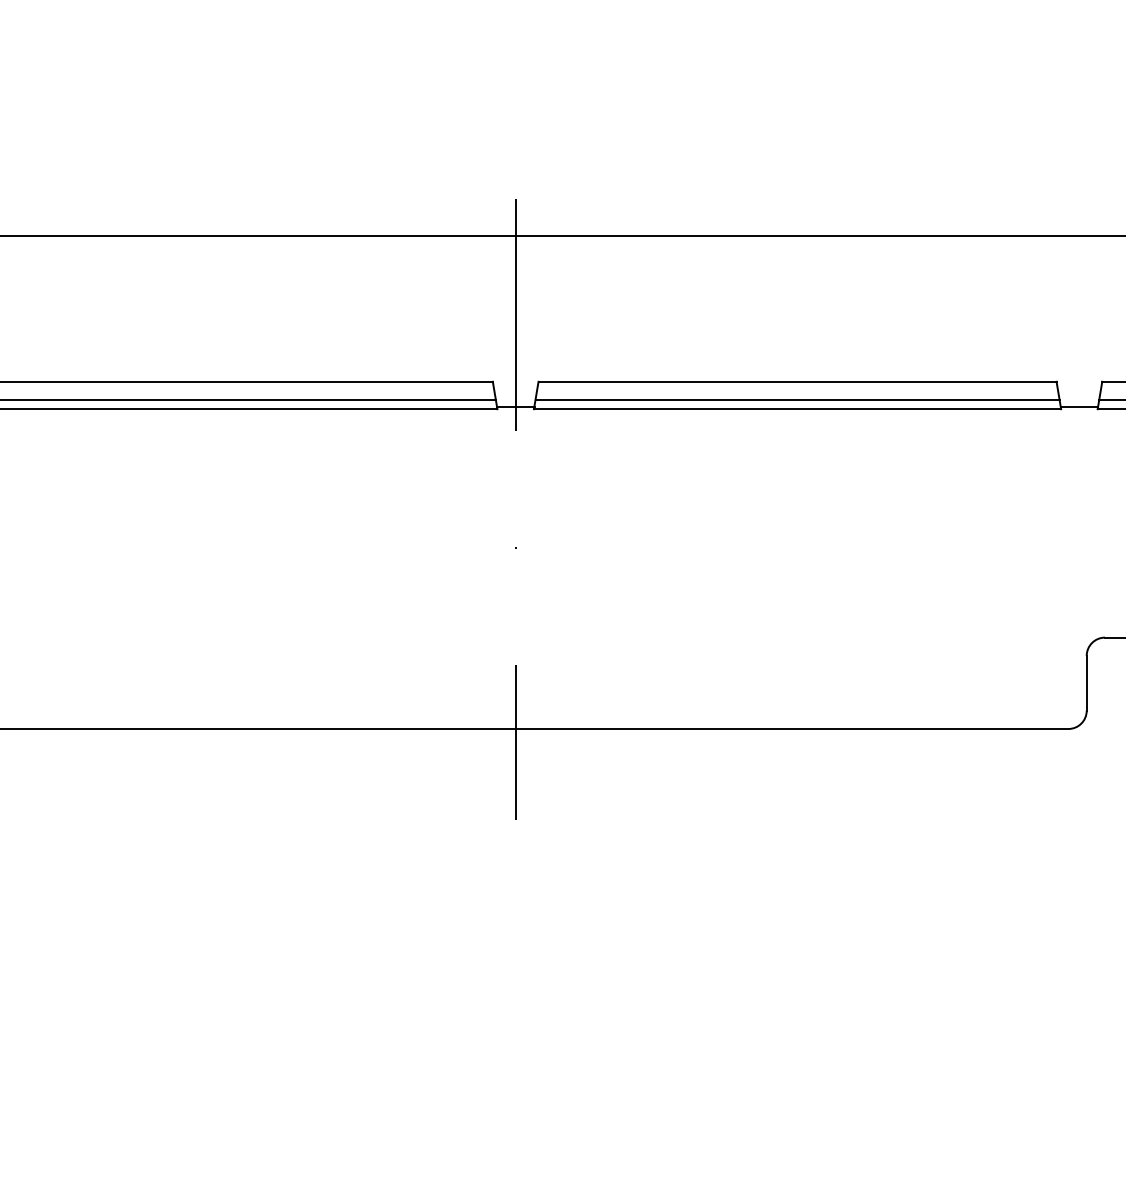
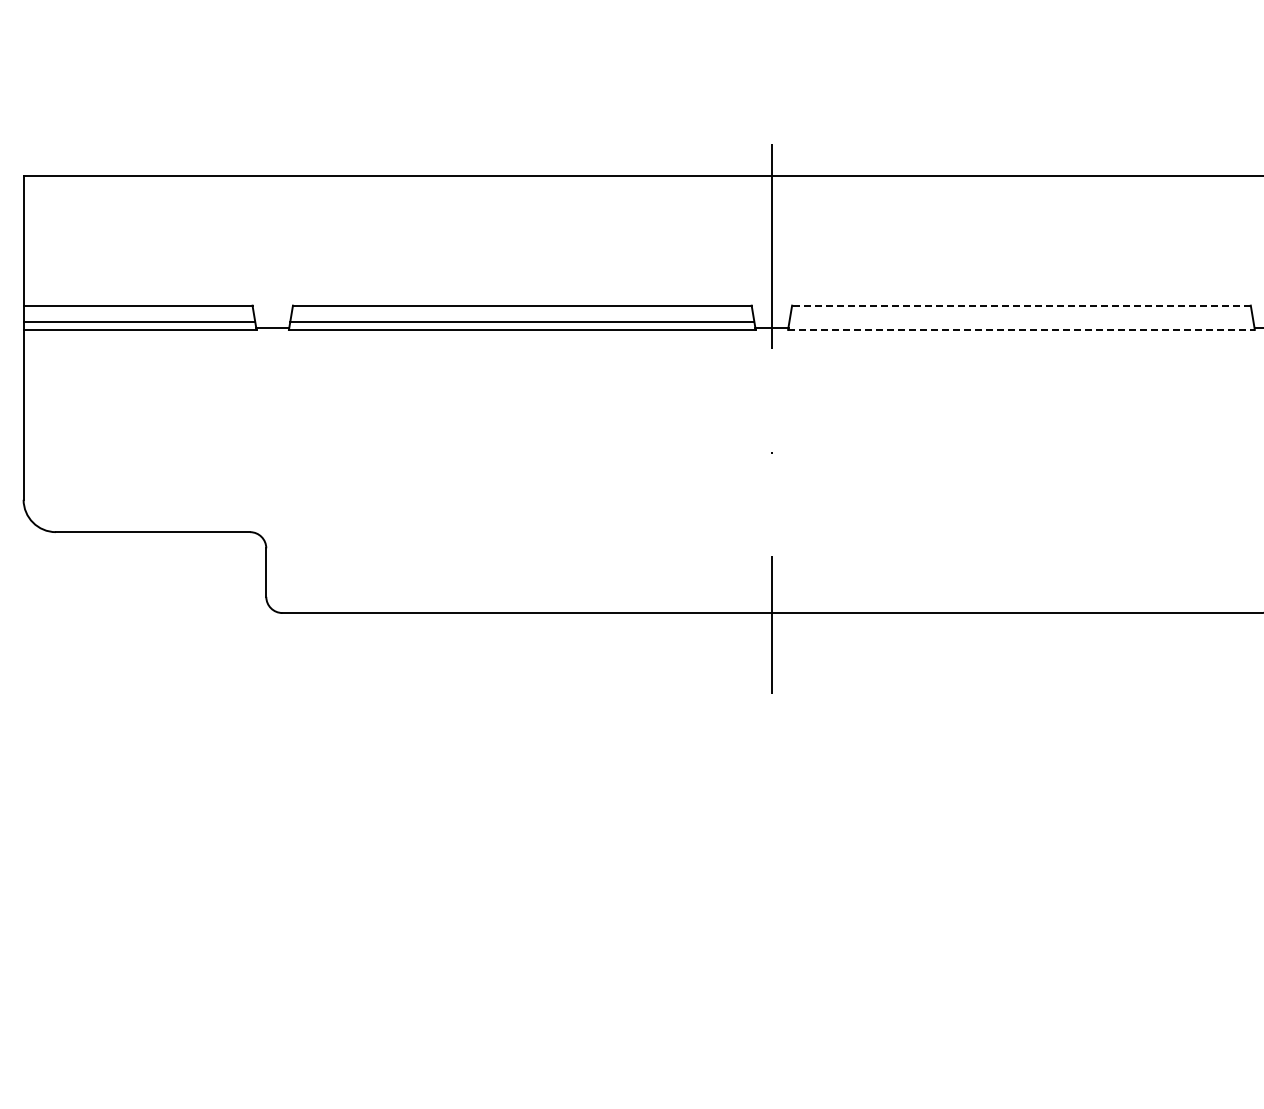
line: (796, 381) -> (1020, 305), solid -> dashed
line: (797, 399) -> (1021, 321), removed
line: (797, 408) -> (1021, 329), solid -> dashed

